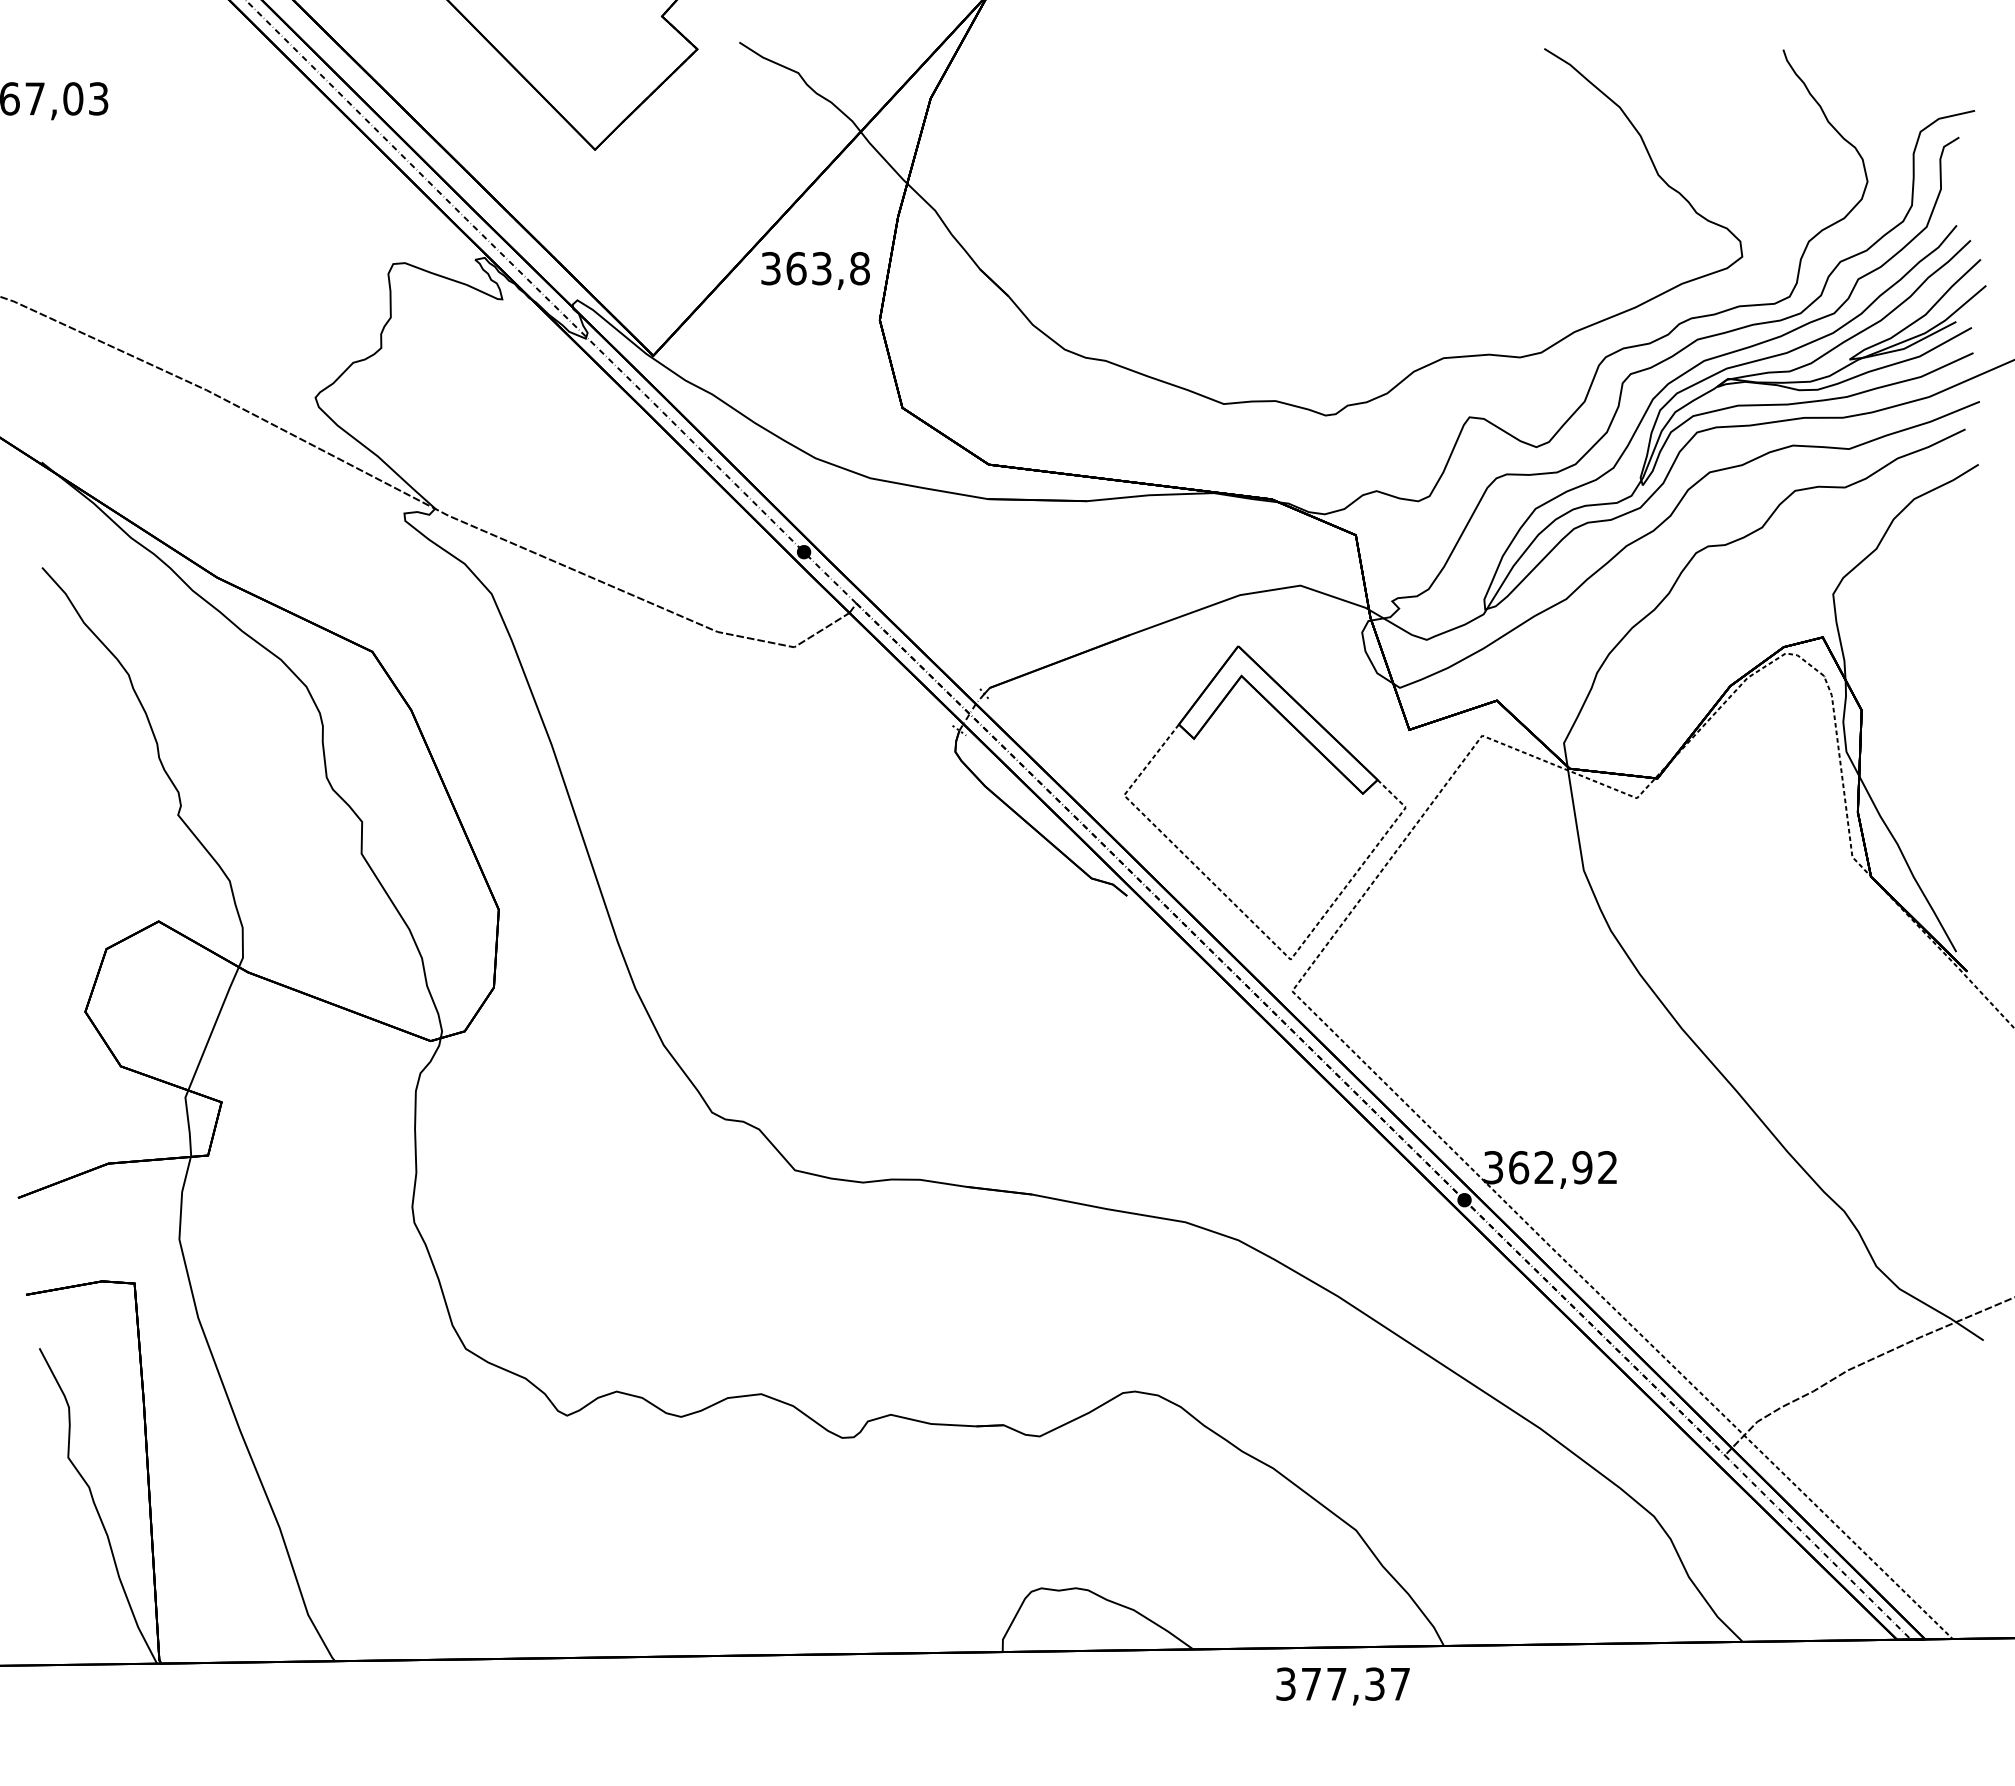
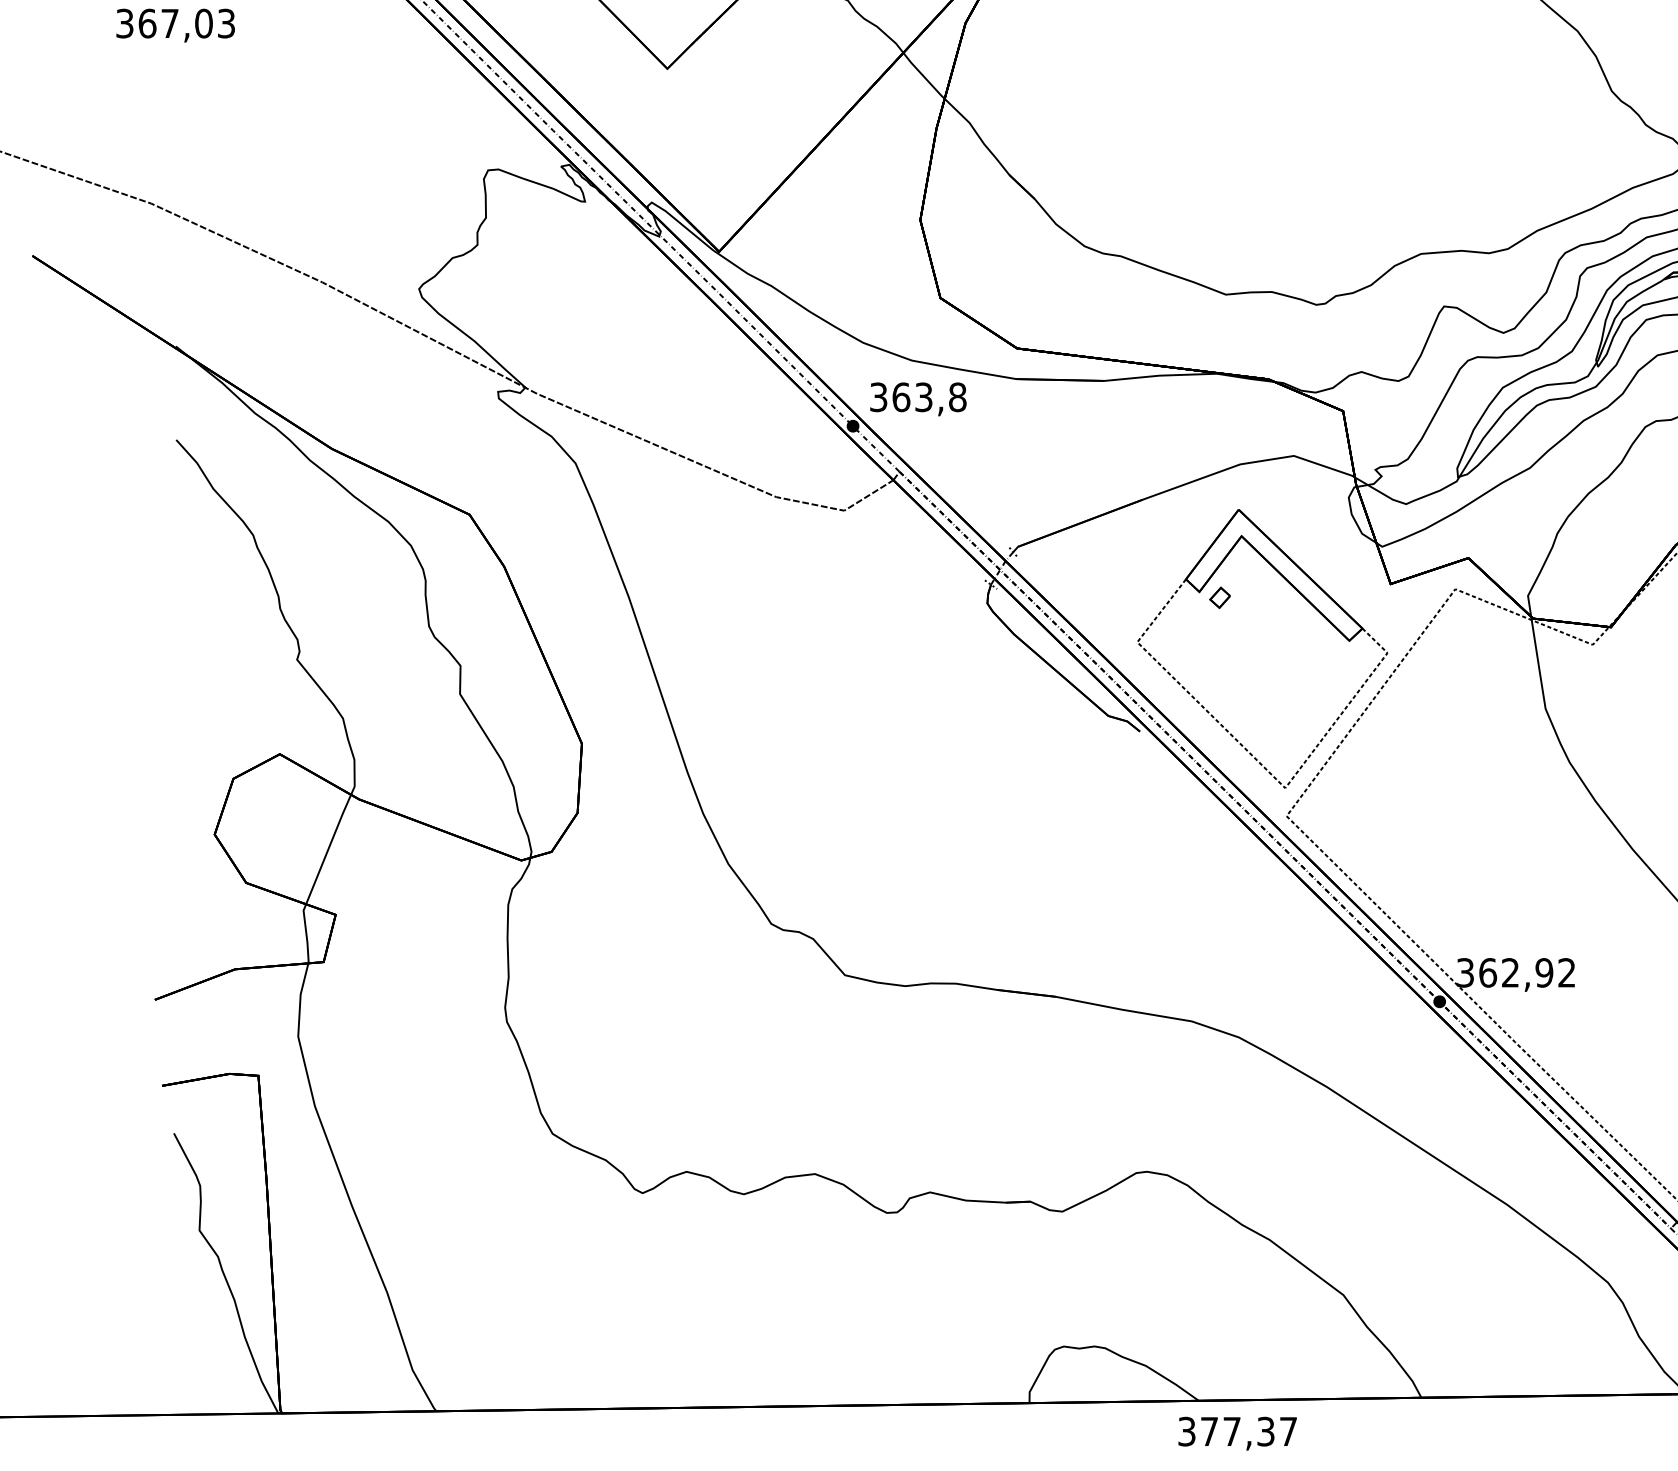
text: (815, 270) -> (918, 398), moved
part: (1217, 744) -> (1220, 597), added
text: (1342, 1686) -> (1237, 1433), moved

